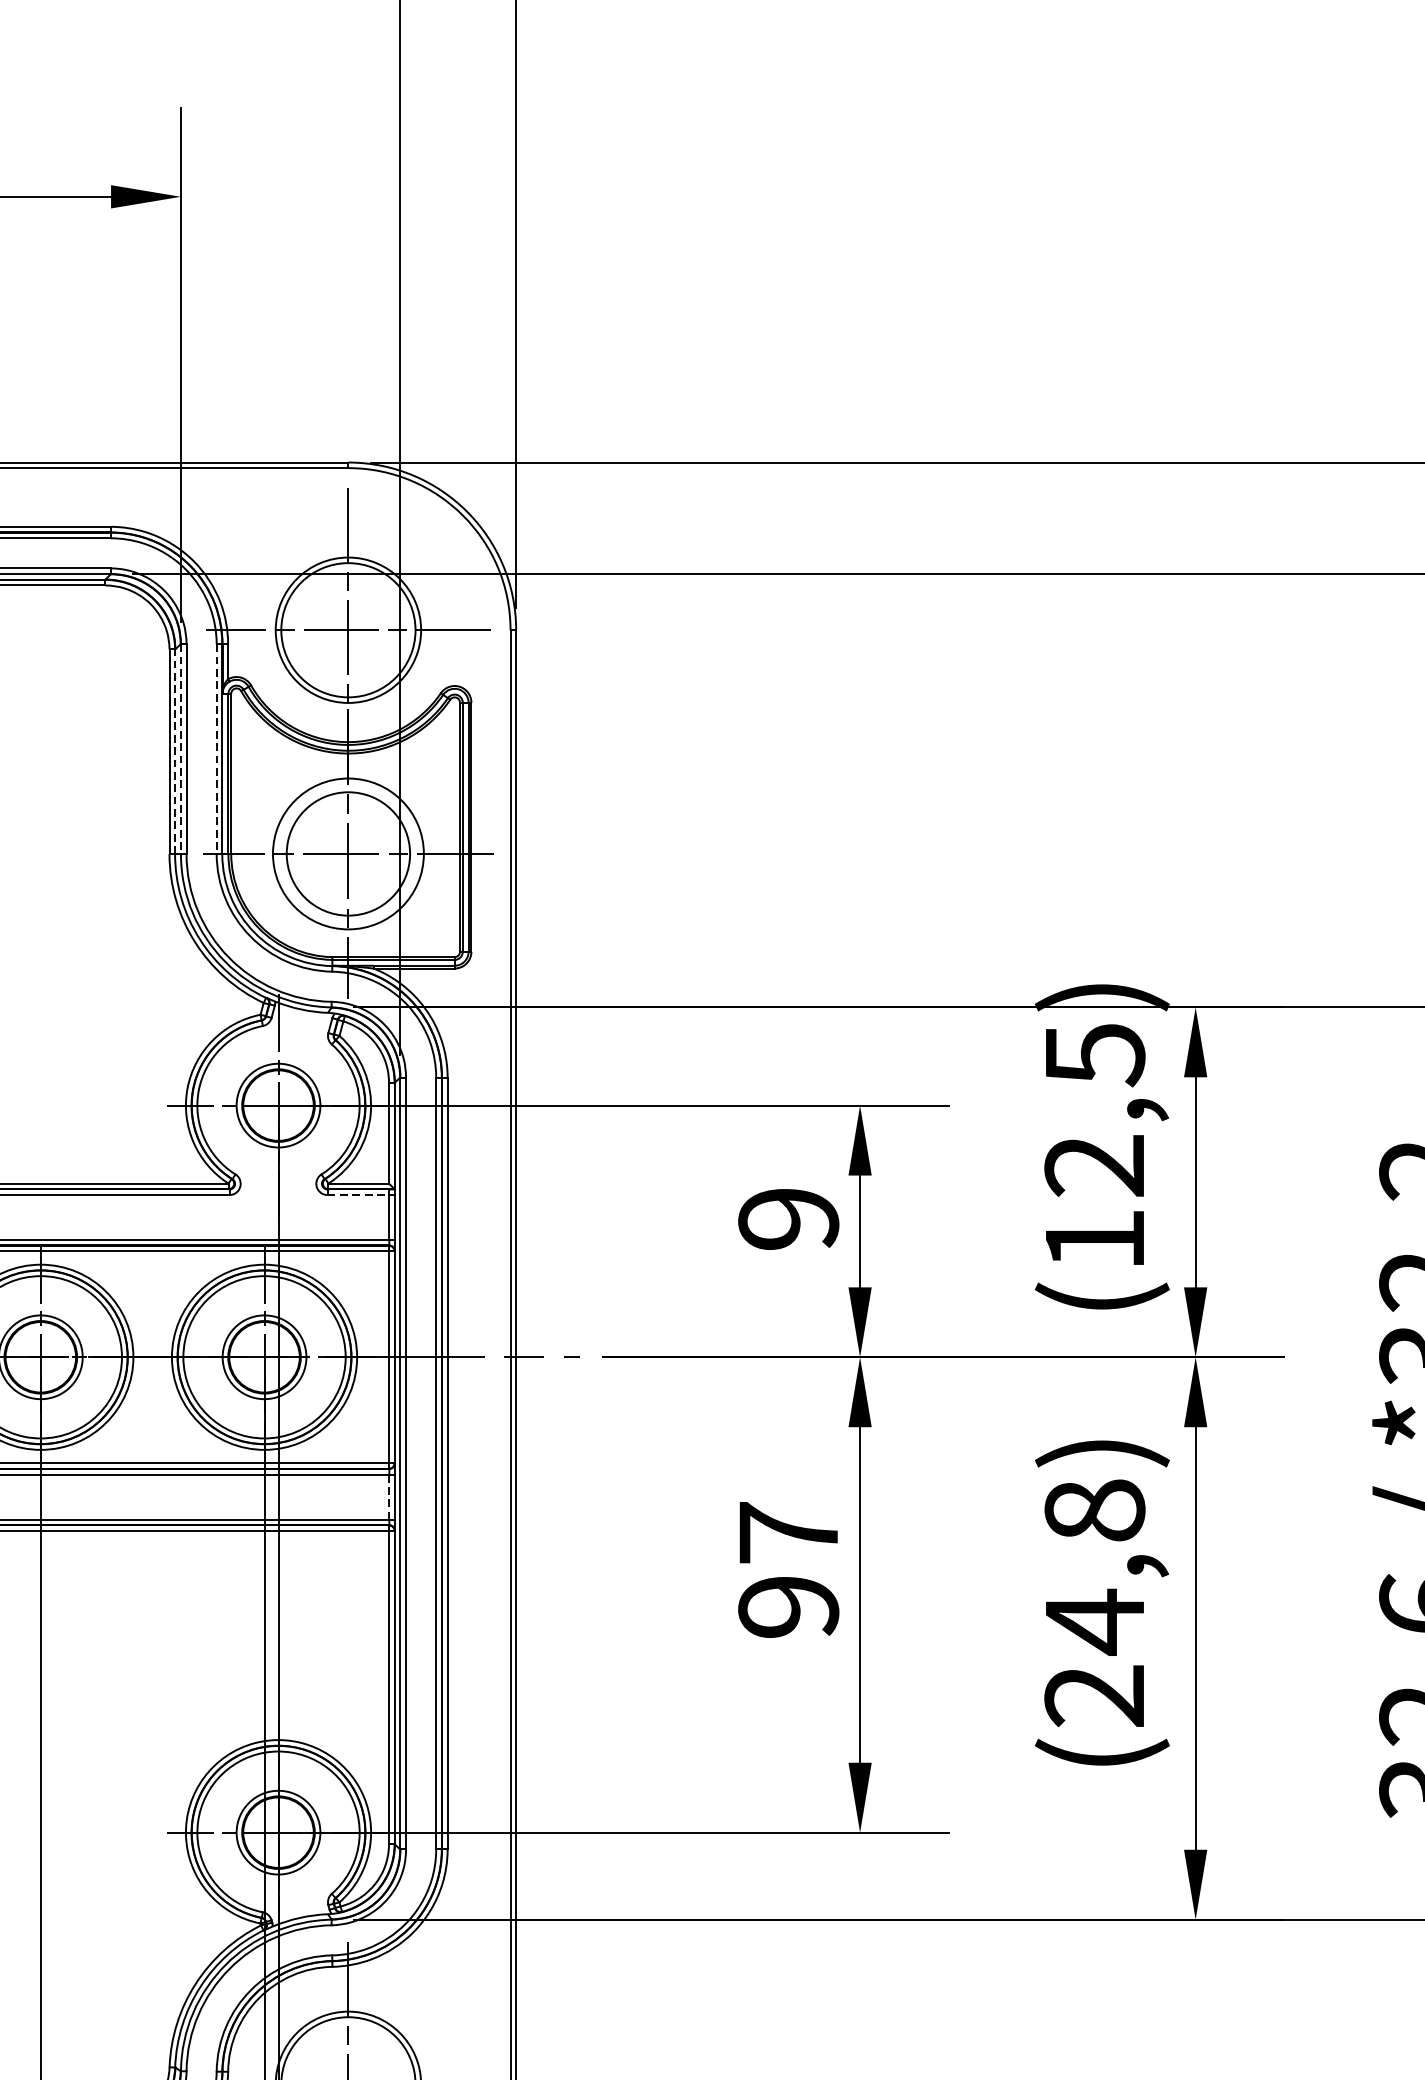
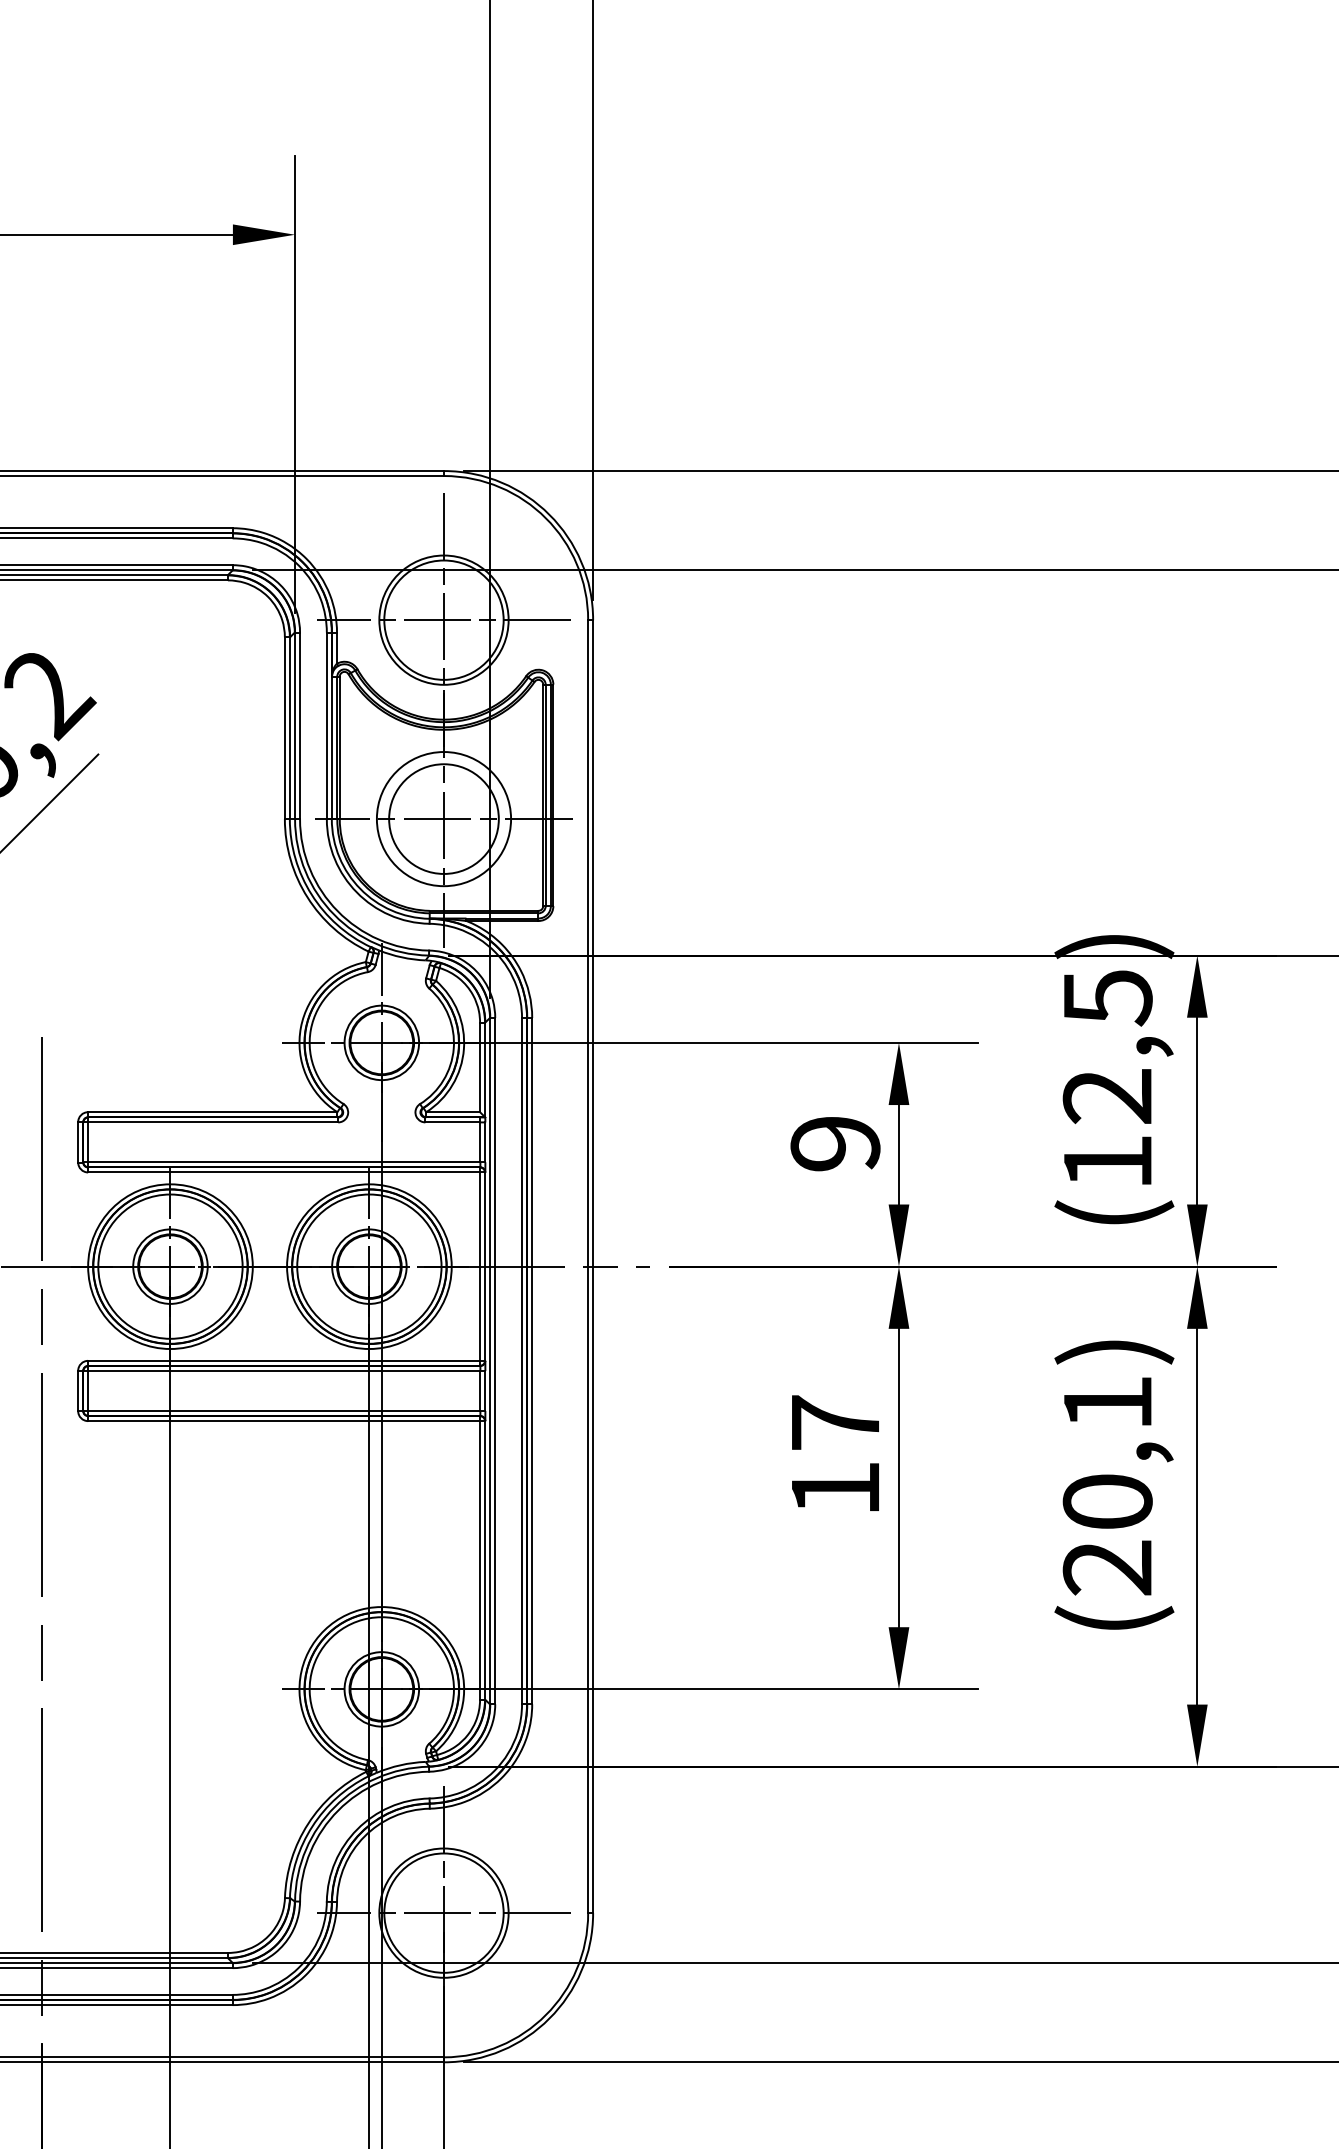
line: (181, 749) -> (295, 726), dashed -> solid
line: (216, 749) -> (326, 726), dashed -> solid
line: (174, 752) -> (289, 728), dashed -> solid
line: (358, 1195) -> (452, 1122), dashed -> solid
line: (389, 1496) -> (480, 1390), dashed -> solid
text: (1094, 1567) -> (1107, 1453), (24,8) -> (20,1)
text: (788, 1607) -> (835, 1489), 97 -> 17

